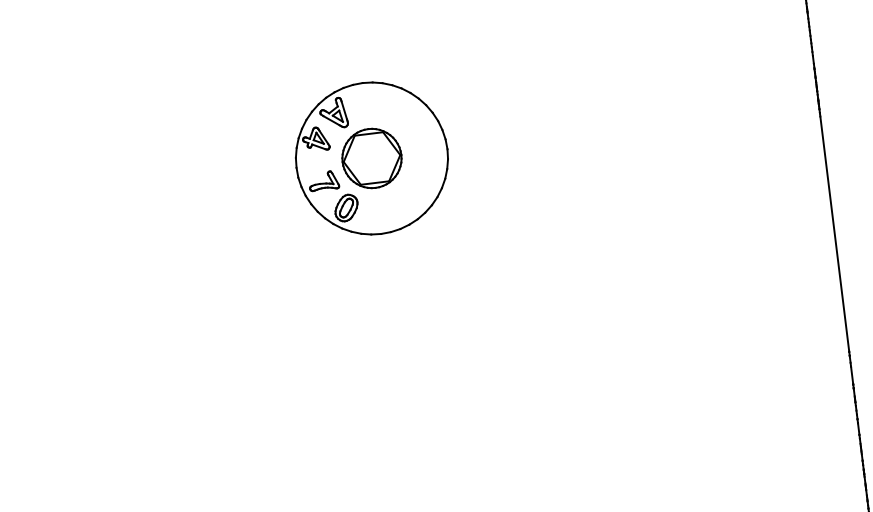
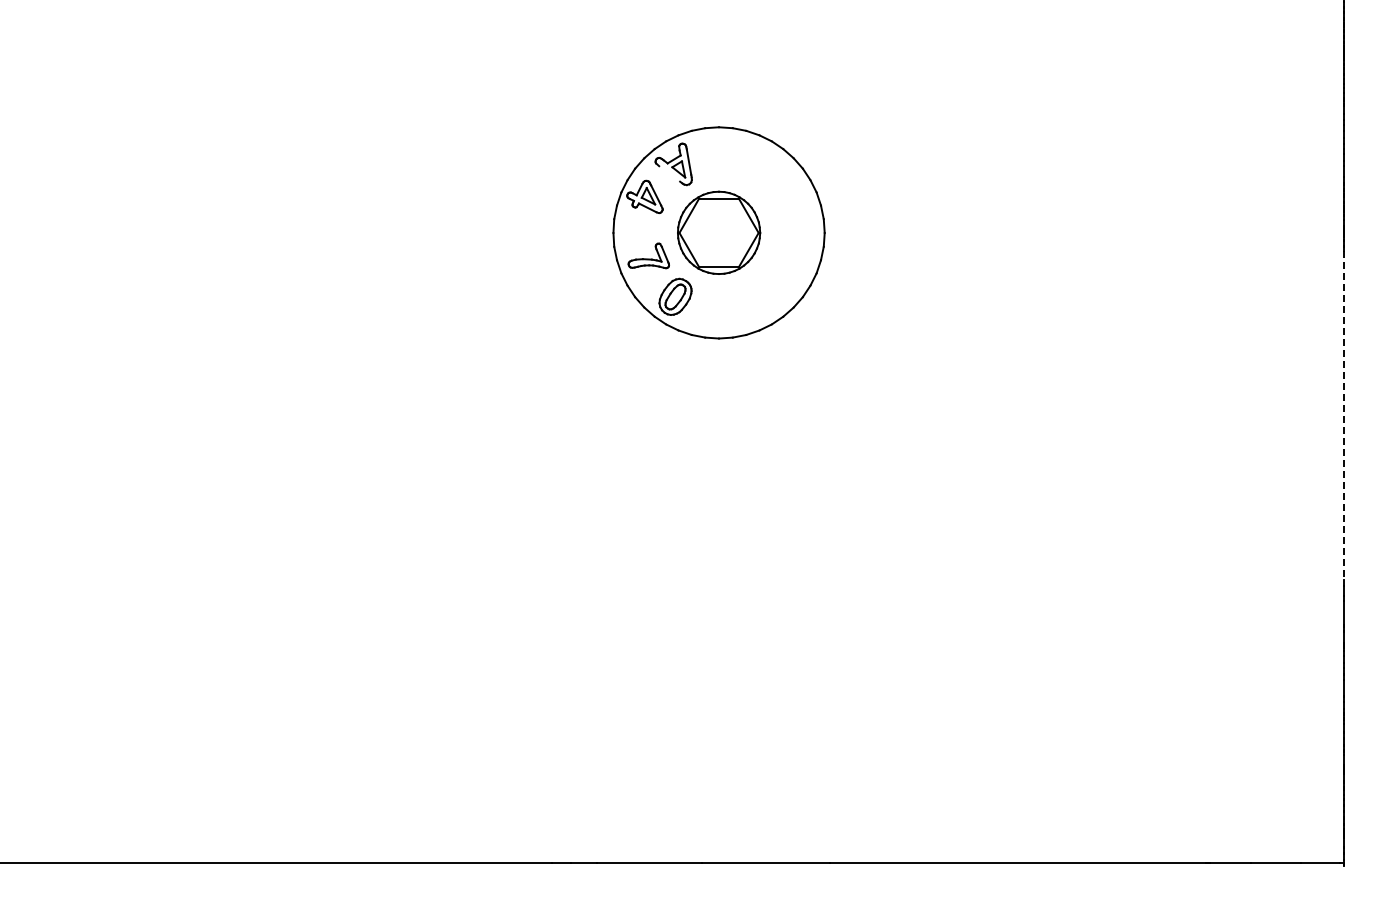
line: (331, 120) -> (669, 173), removed
line: (834, 234) -> (1344, 415), solid -> dashed

